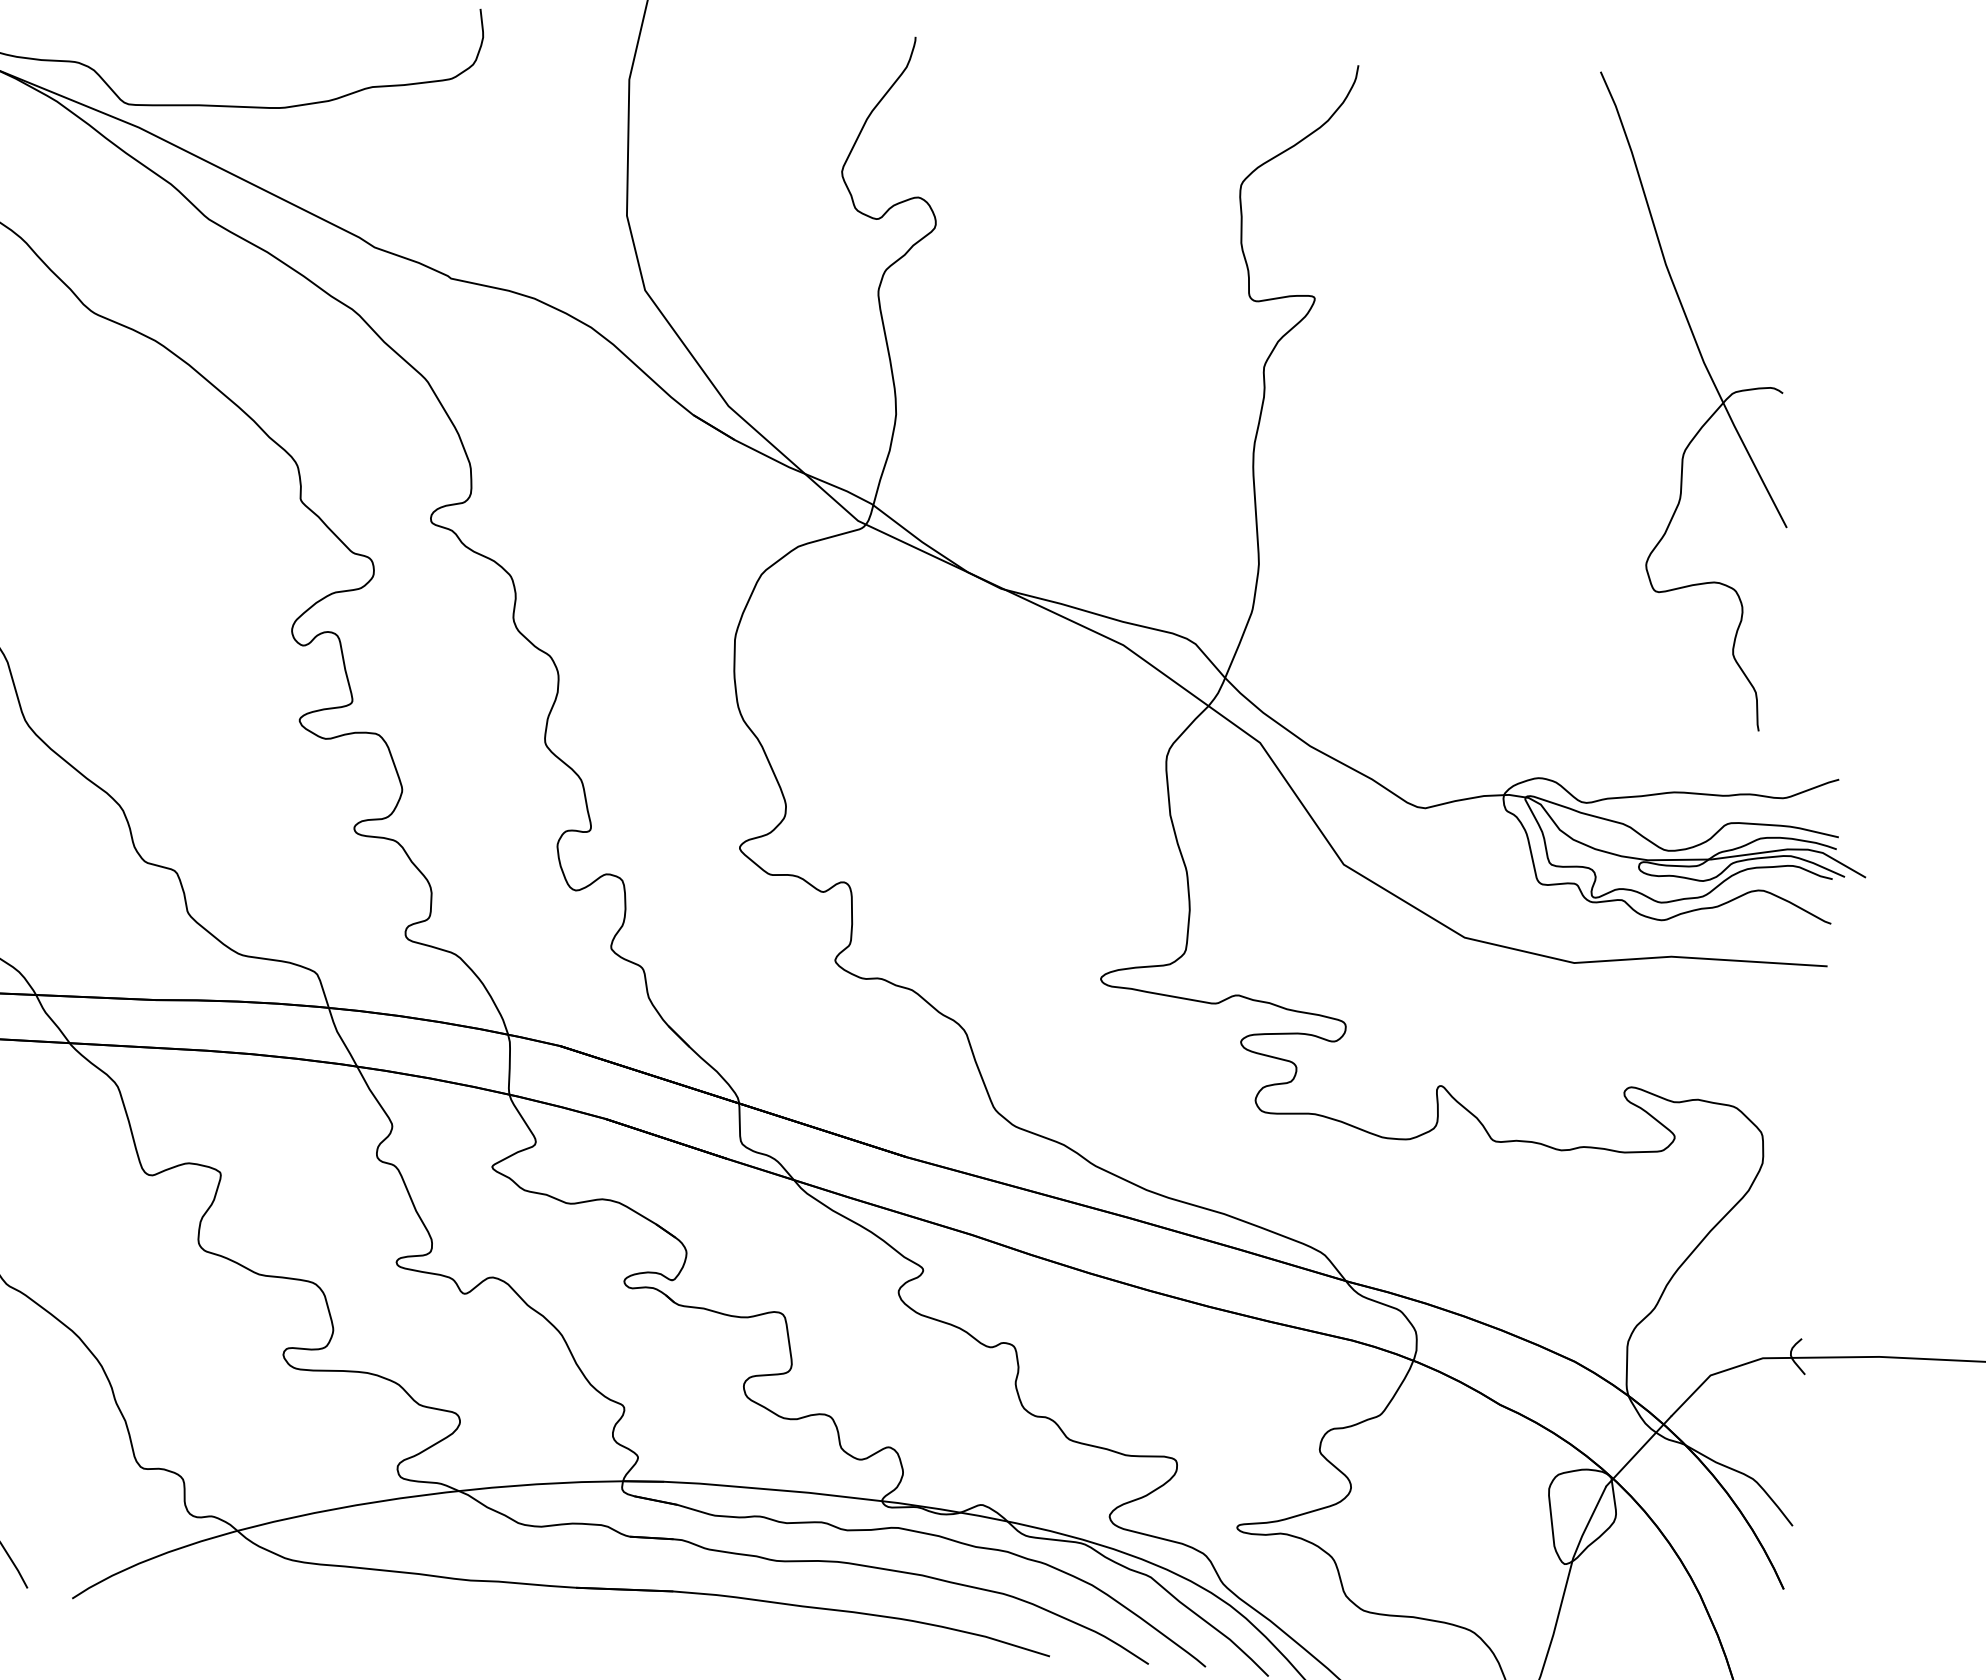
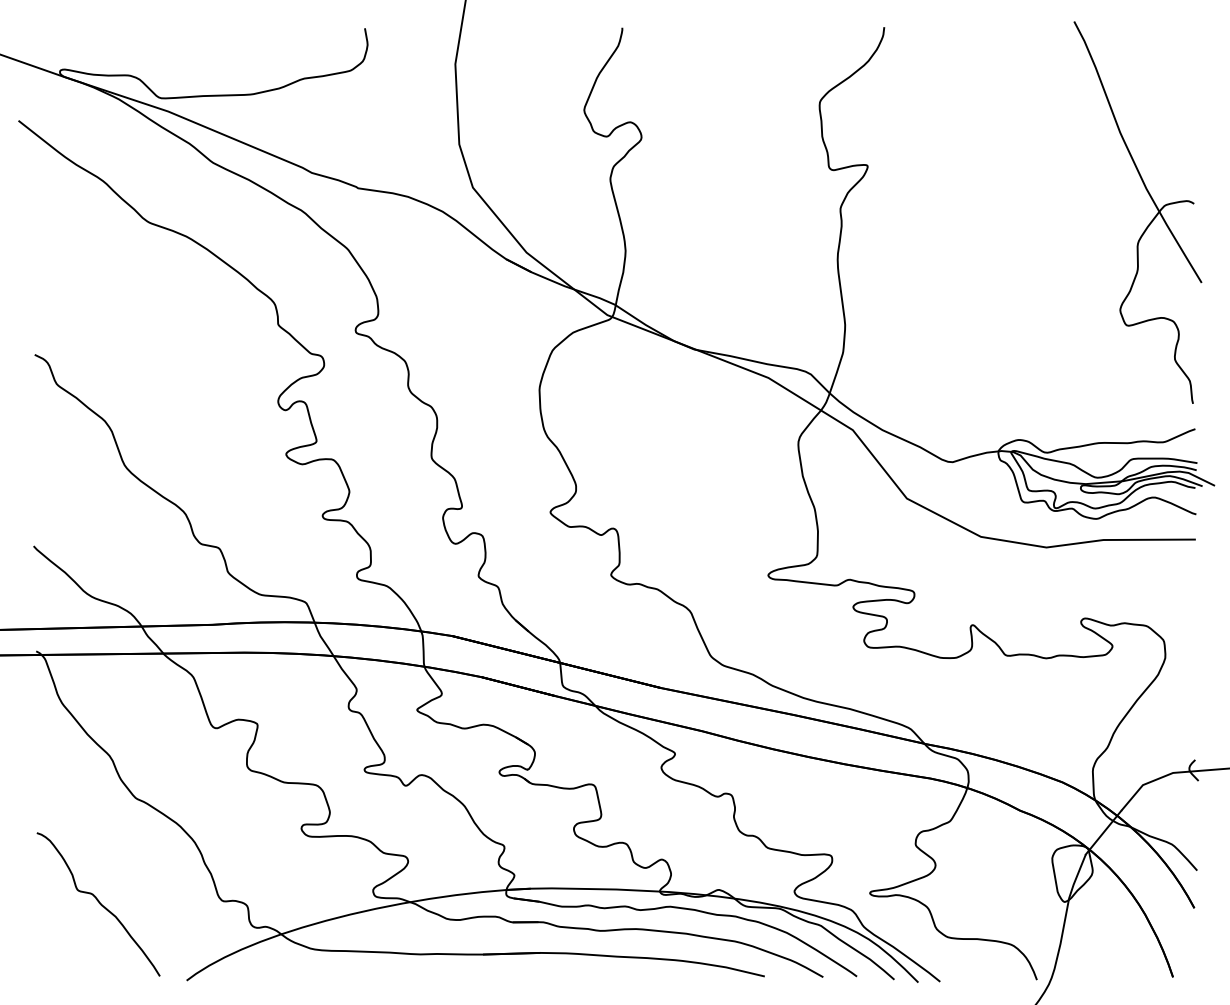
part: (1707, 418) -> (1150, 221), moved

